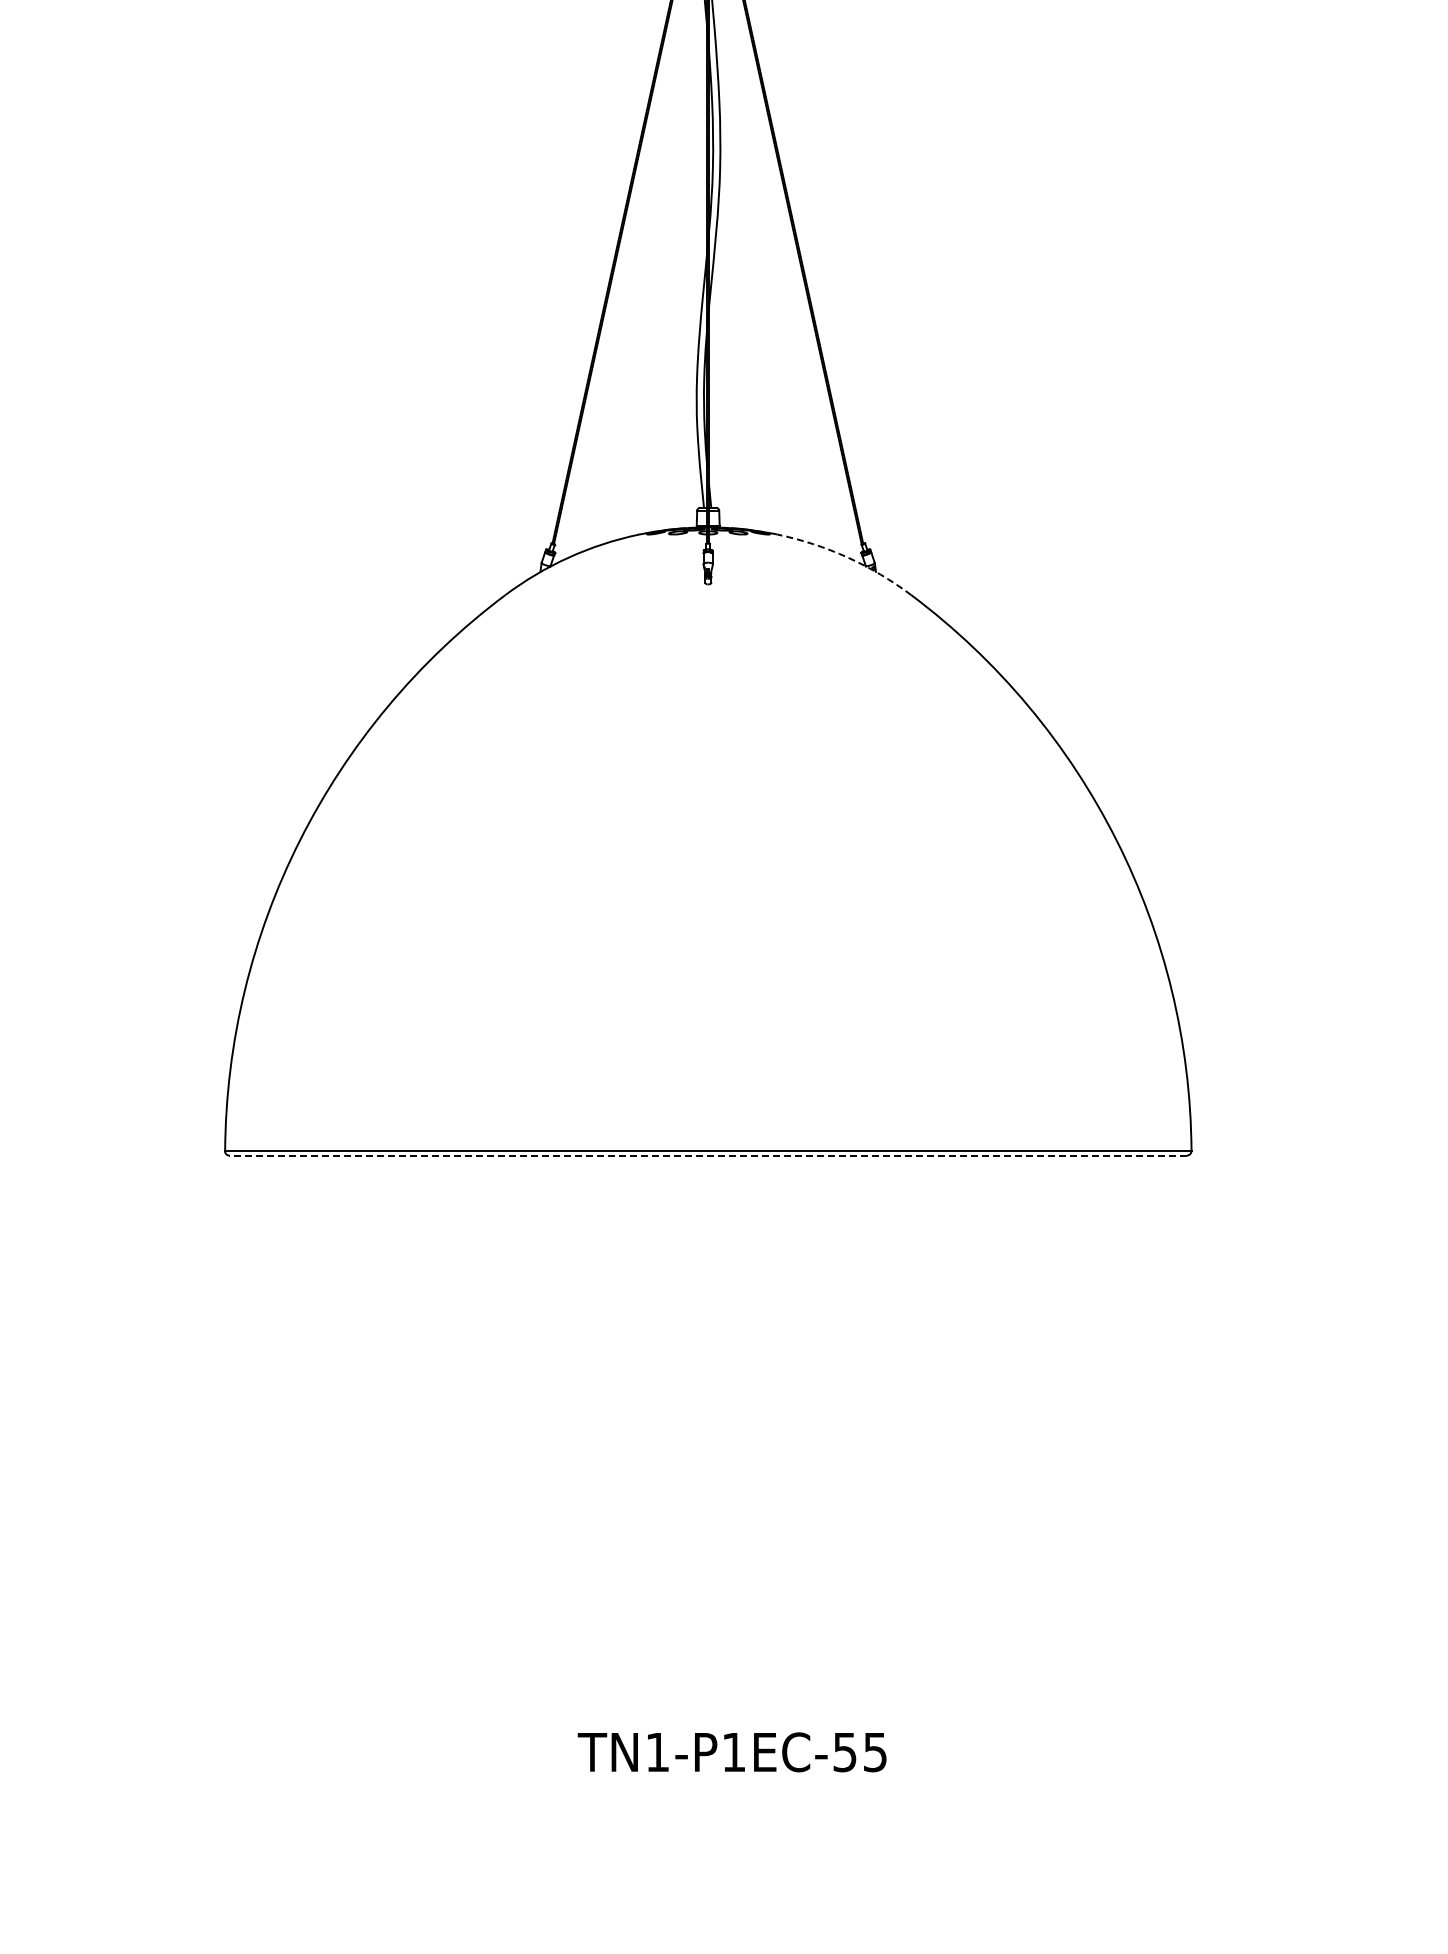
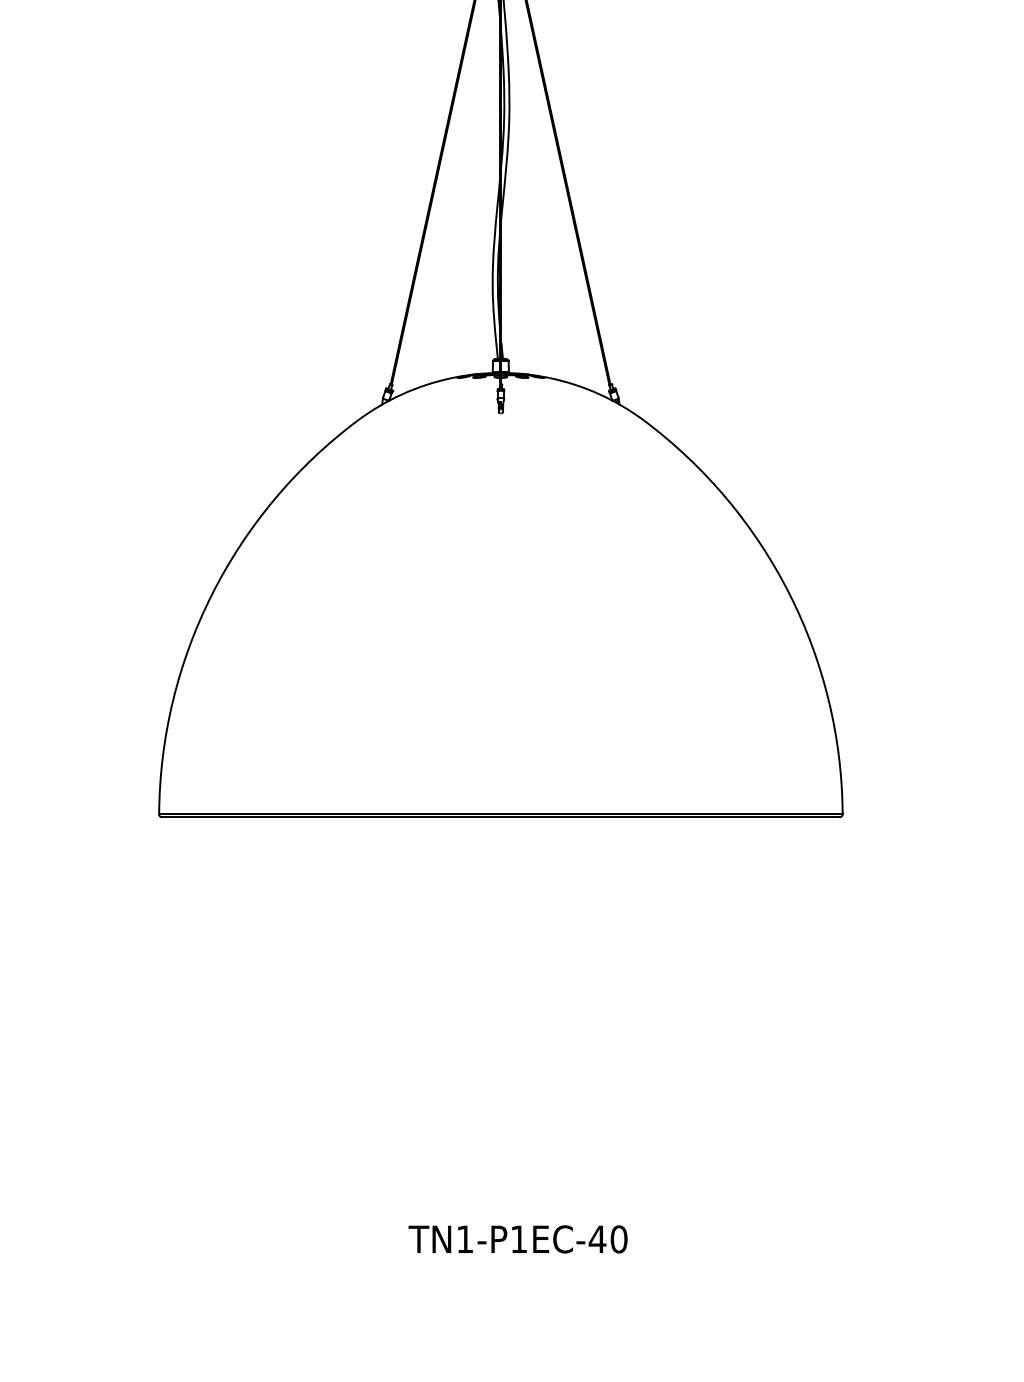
arc: (847, 557) -> (599, 394), dashed -> solid
line: (708, 1155) -> (501, 817), dashed -> solid
text: (859, 1752) -> (607, 1239), TN1-P1EC-55 -> TN1-P1EC-40

